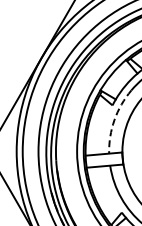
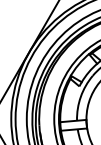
arc: (114, 120) -> (80, 97), dashed -> solid

